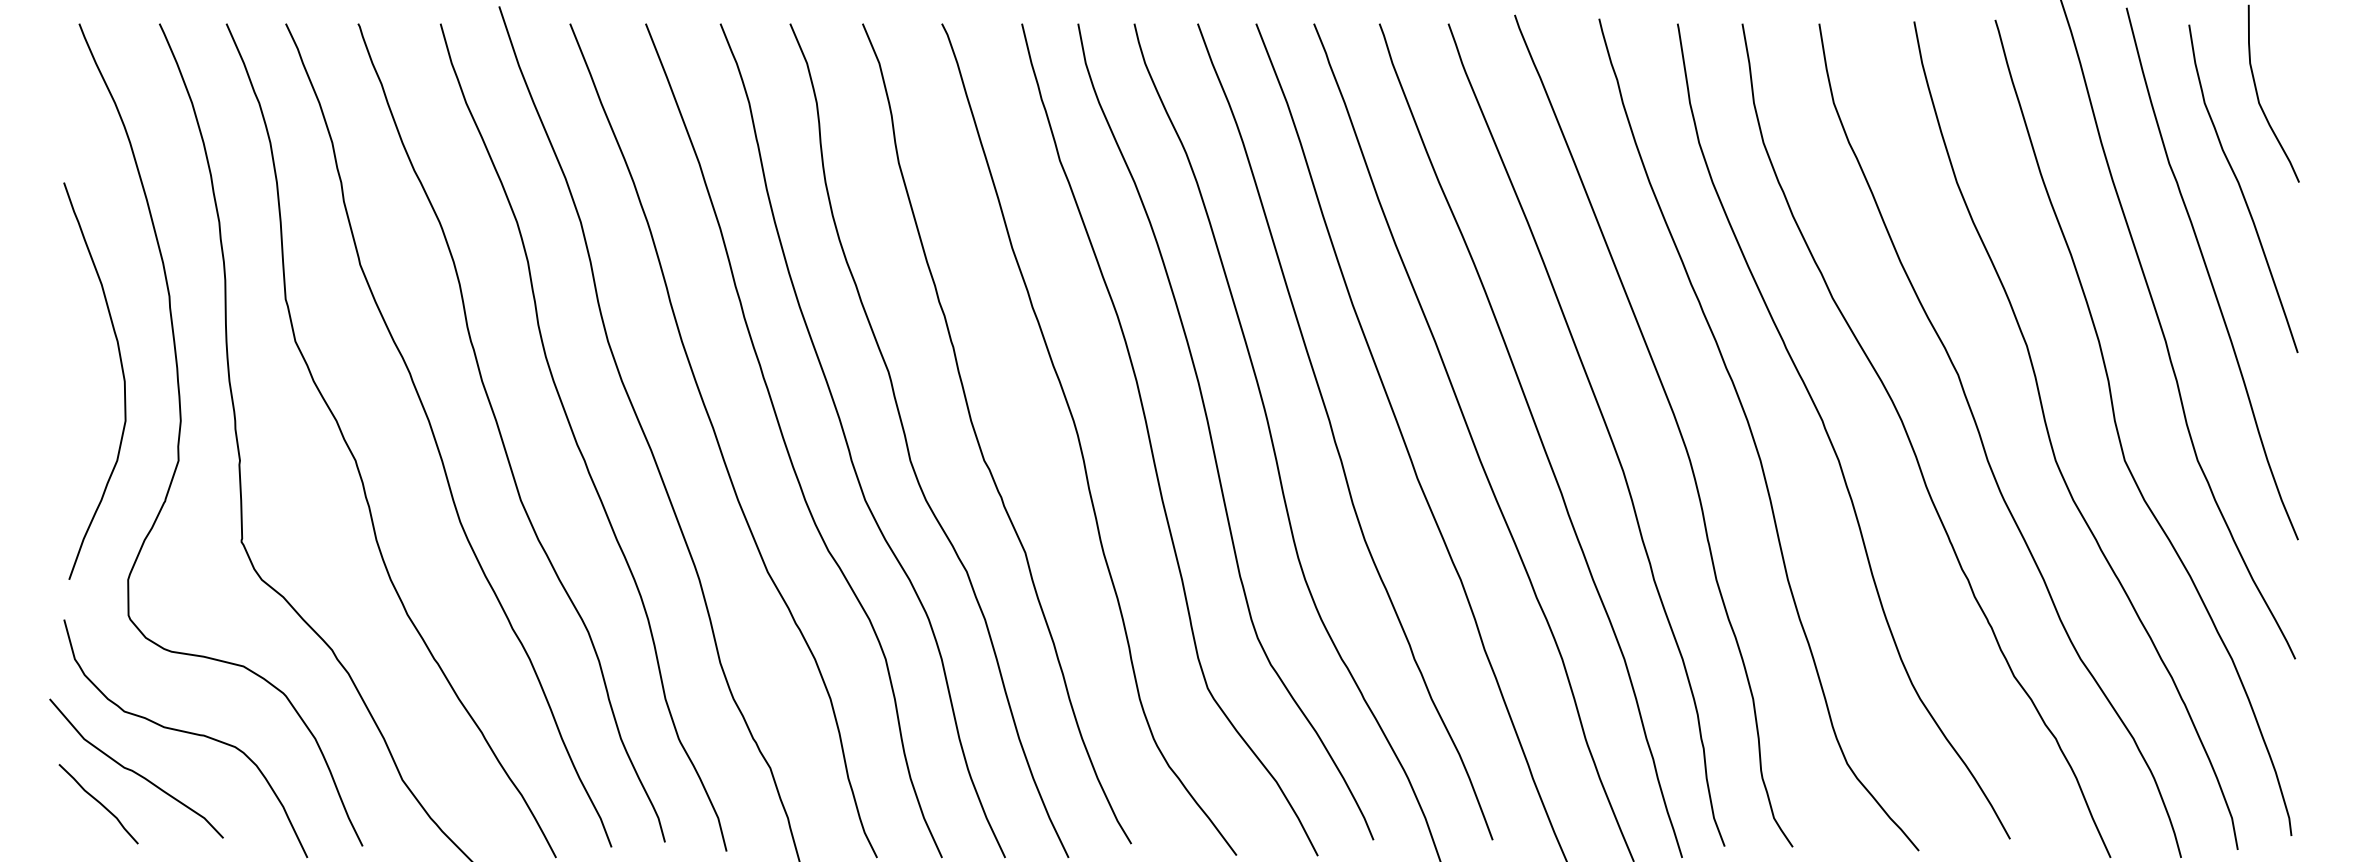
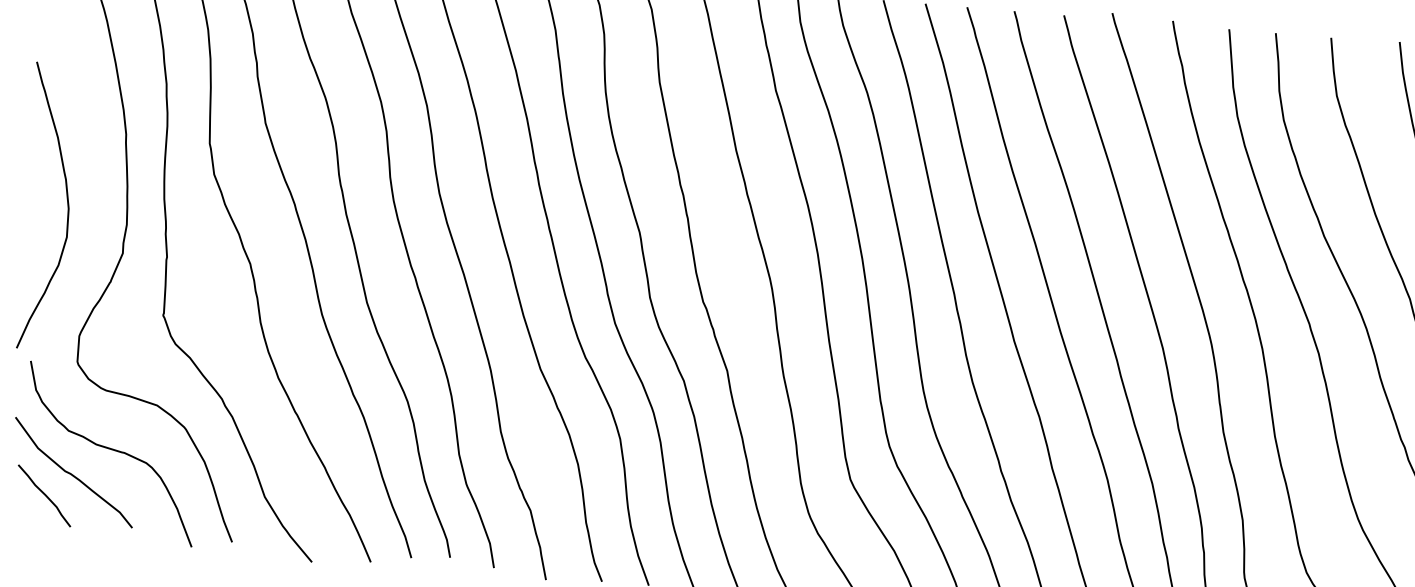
curve: (122, 375) -> (67, 204), moved

